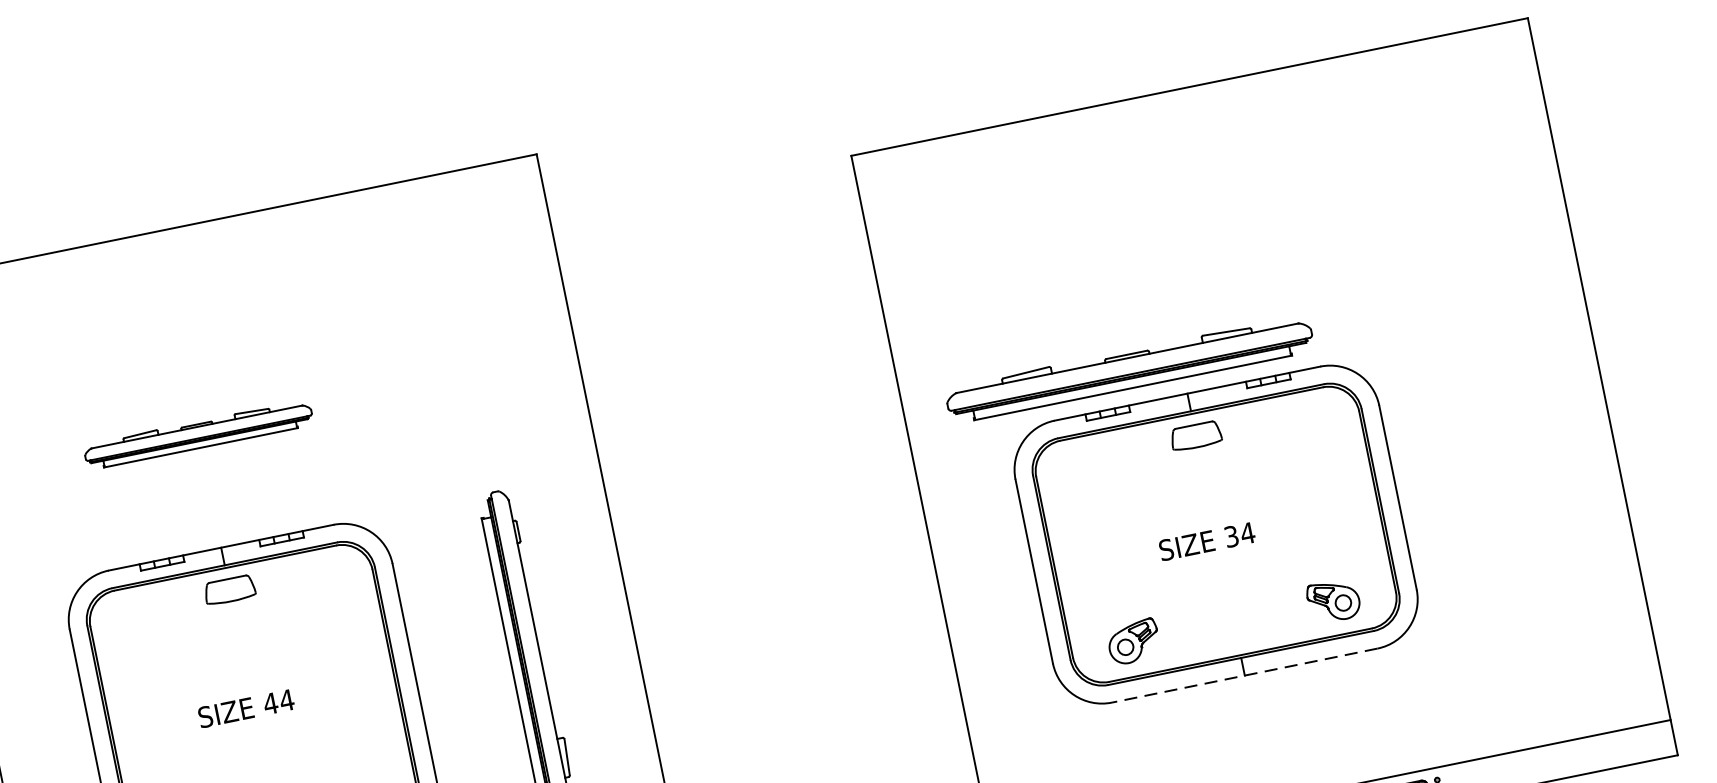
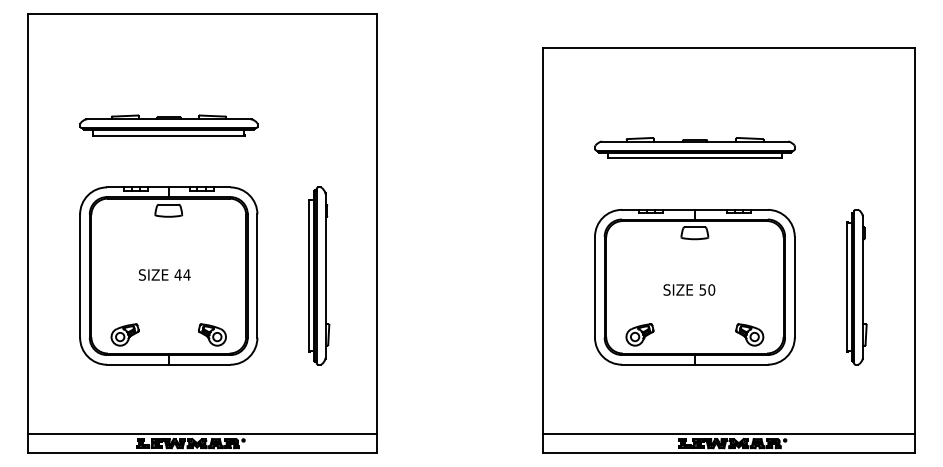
part: (1128, 368) -> (694, 147), moved
part: (197, 435) -> (168, 125), size x1.43
part: (1510, 475) -> (856, 287), added
text: (1239, 533) -> (707, 289), 34 -> 50
line: (1244, 675) -> (694, 364), dashed -> solid

